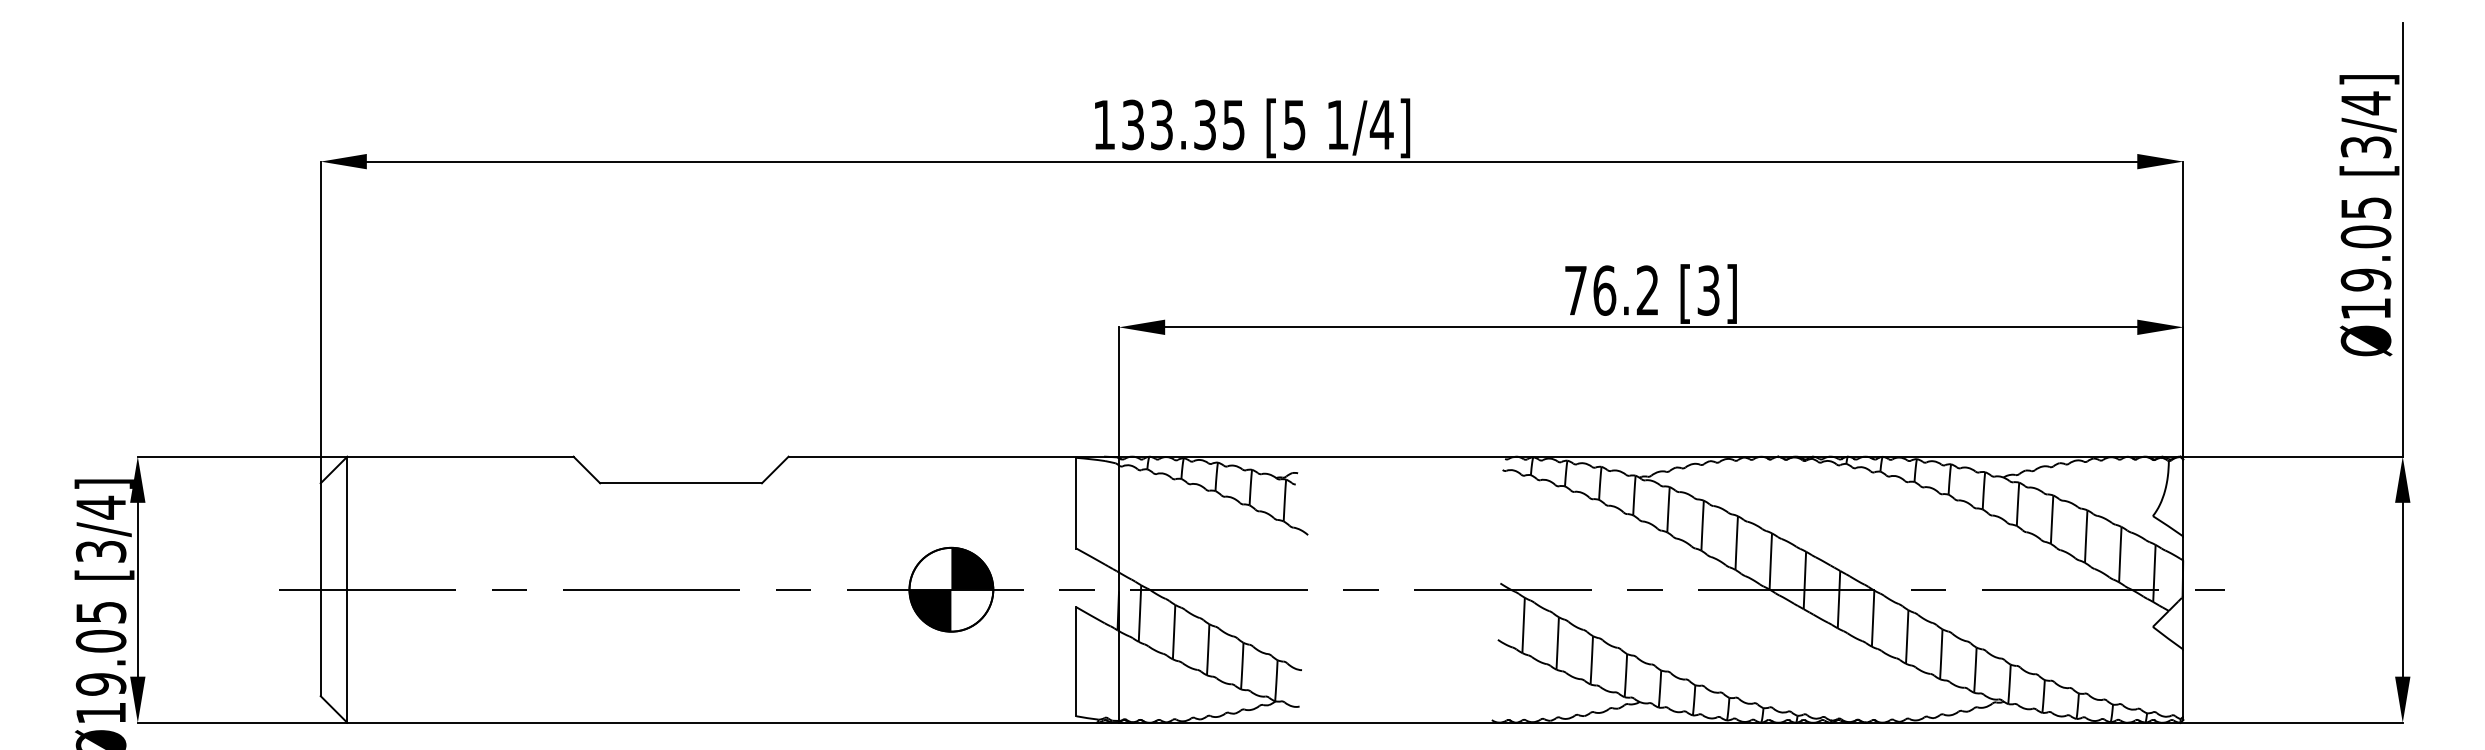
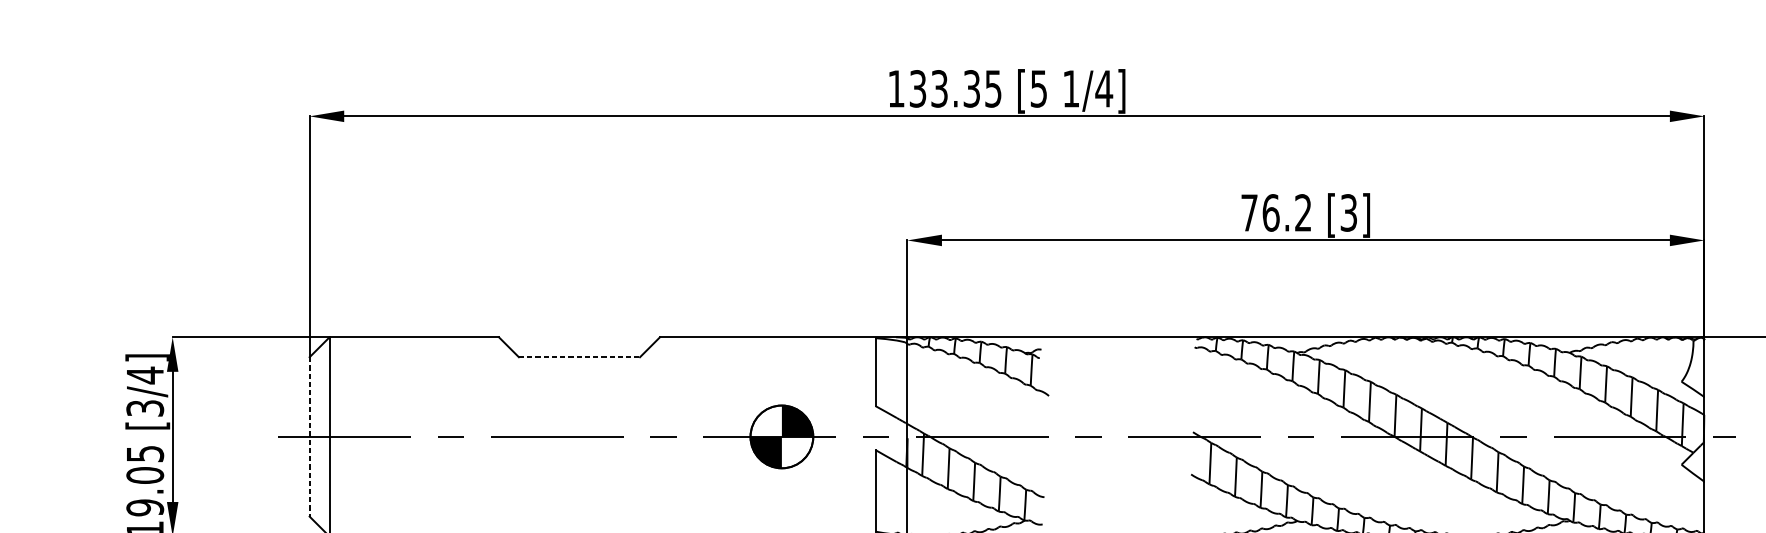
line: (681, 483) -> (579, 357), solid -> dashed
line: (320, 590) -> (309, 437), solid -> dashed

